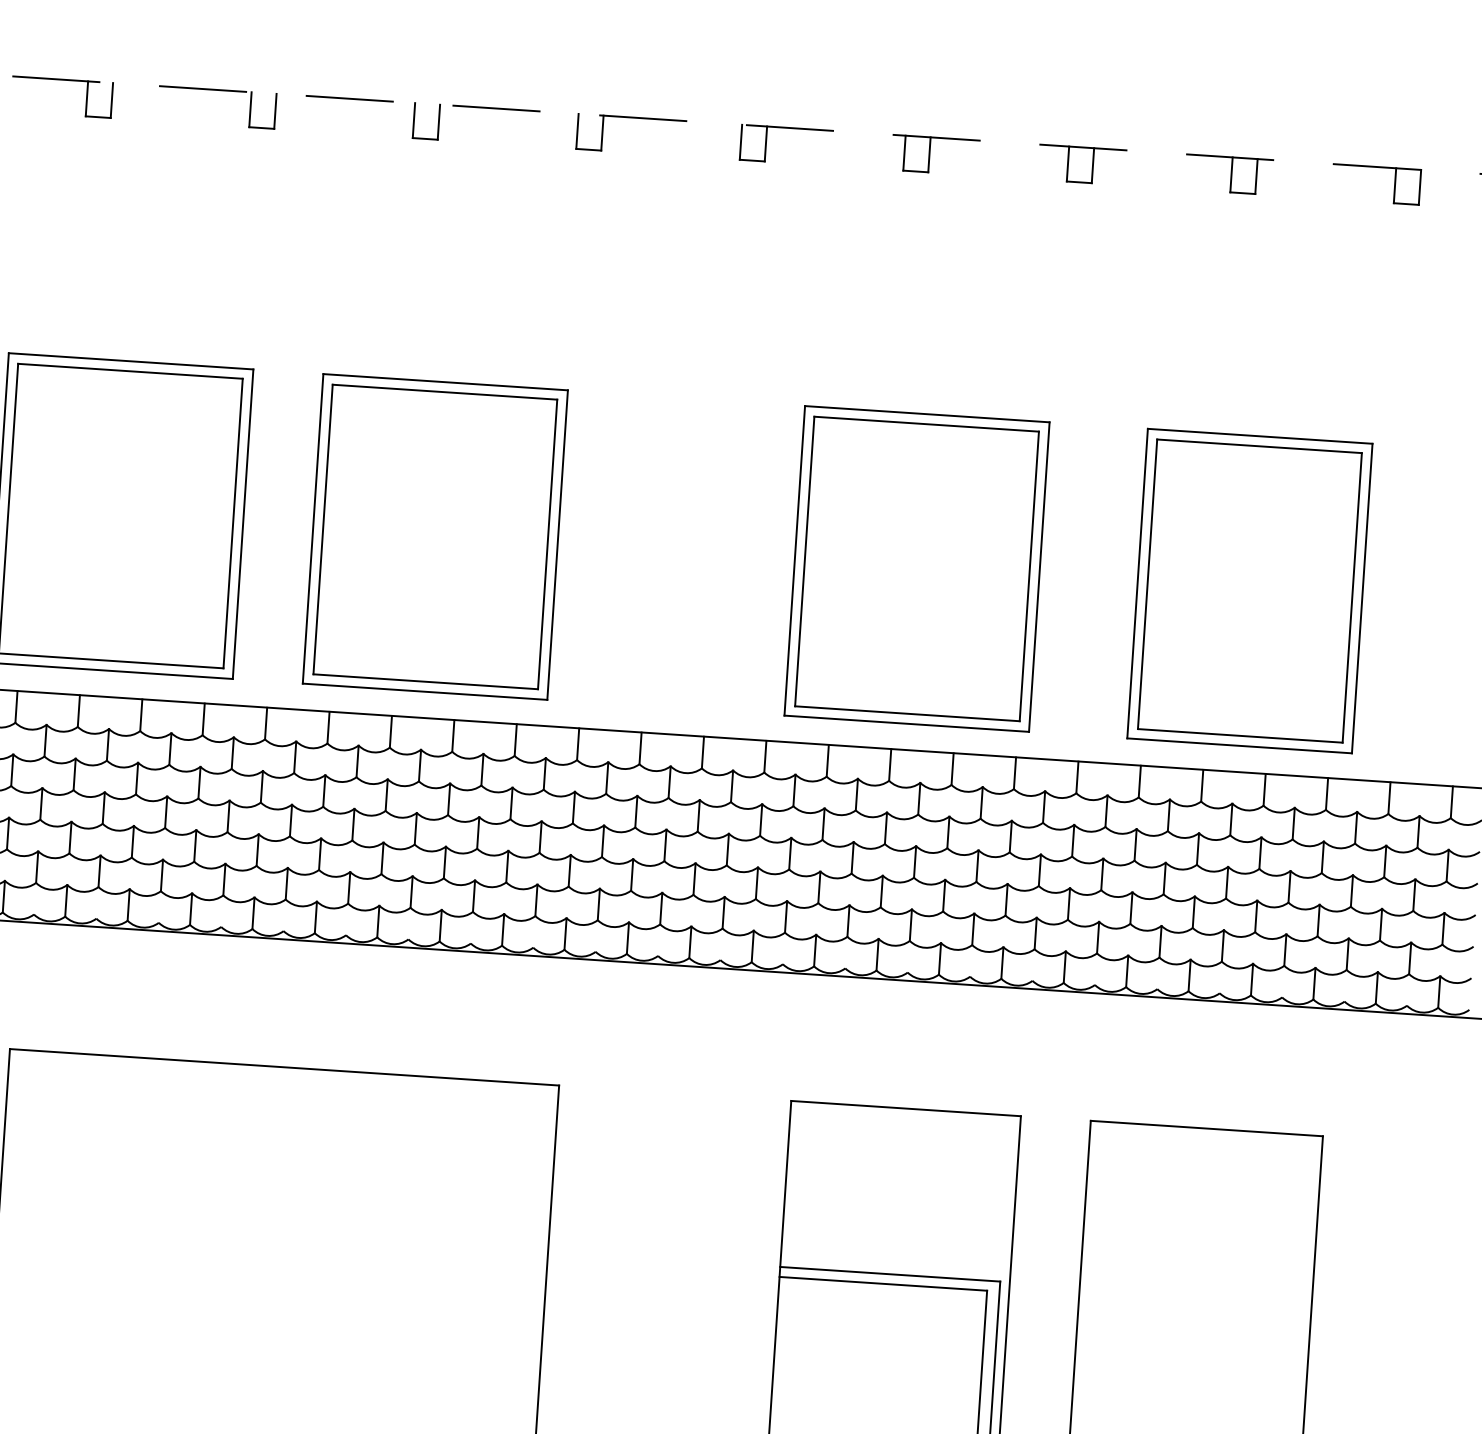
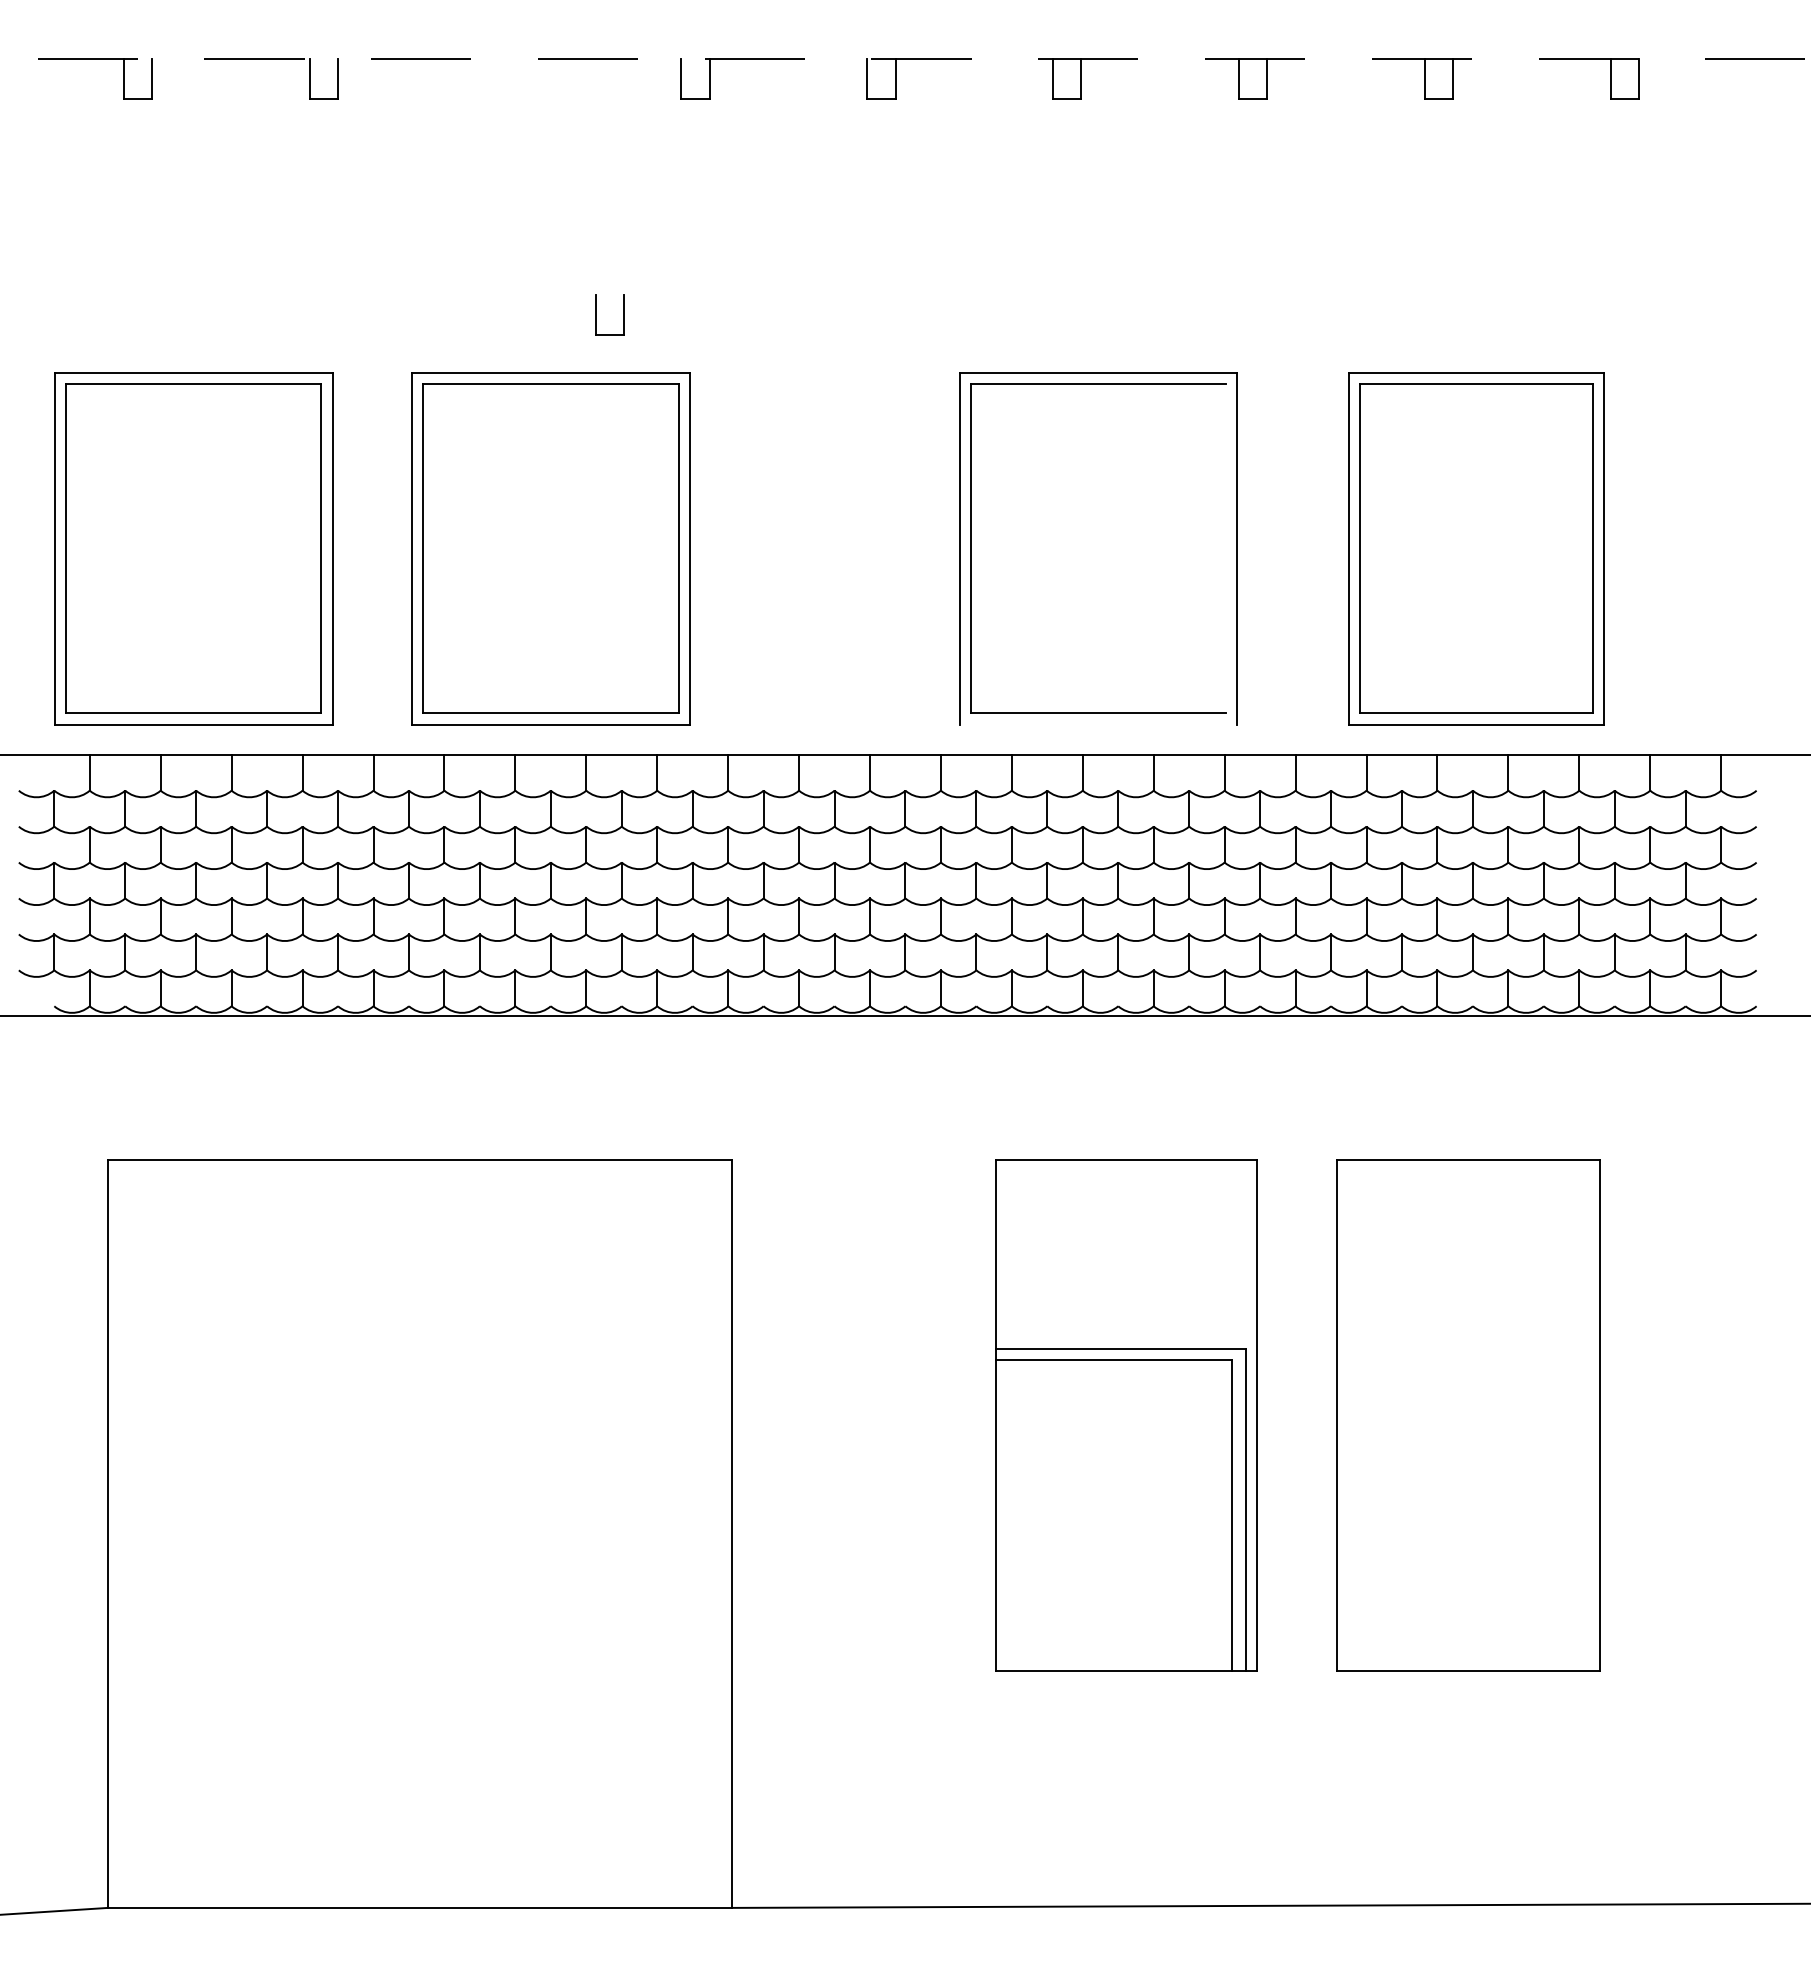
part: (414, 119) -> (596, 314), moved
line: (1029, 576) -> (1226, 548), removed
line: (906, 723) -> (1098, 724), removed

